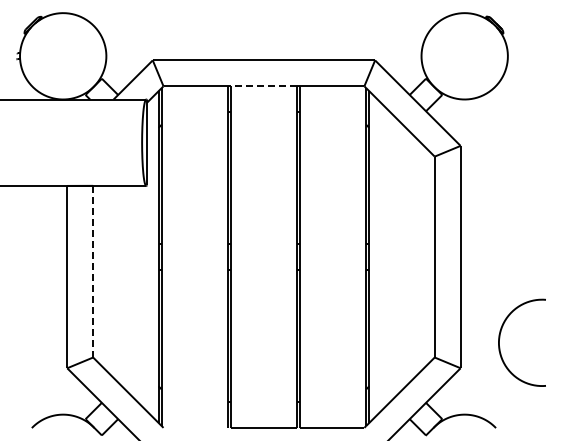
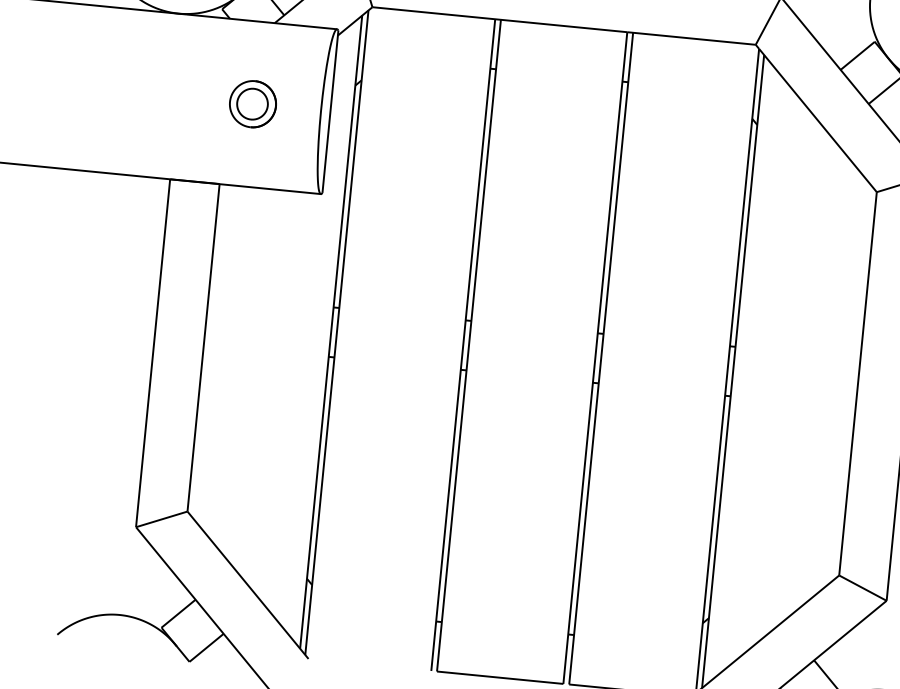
line: (263, 86) -> (563, 26), dashed -> solid
part: (106, 142) -> (253, 103), added
line: (93, 271) -> (204, 347), dashed -> solid

